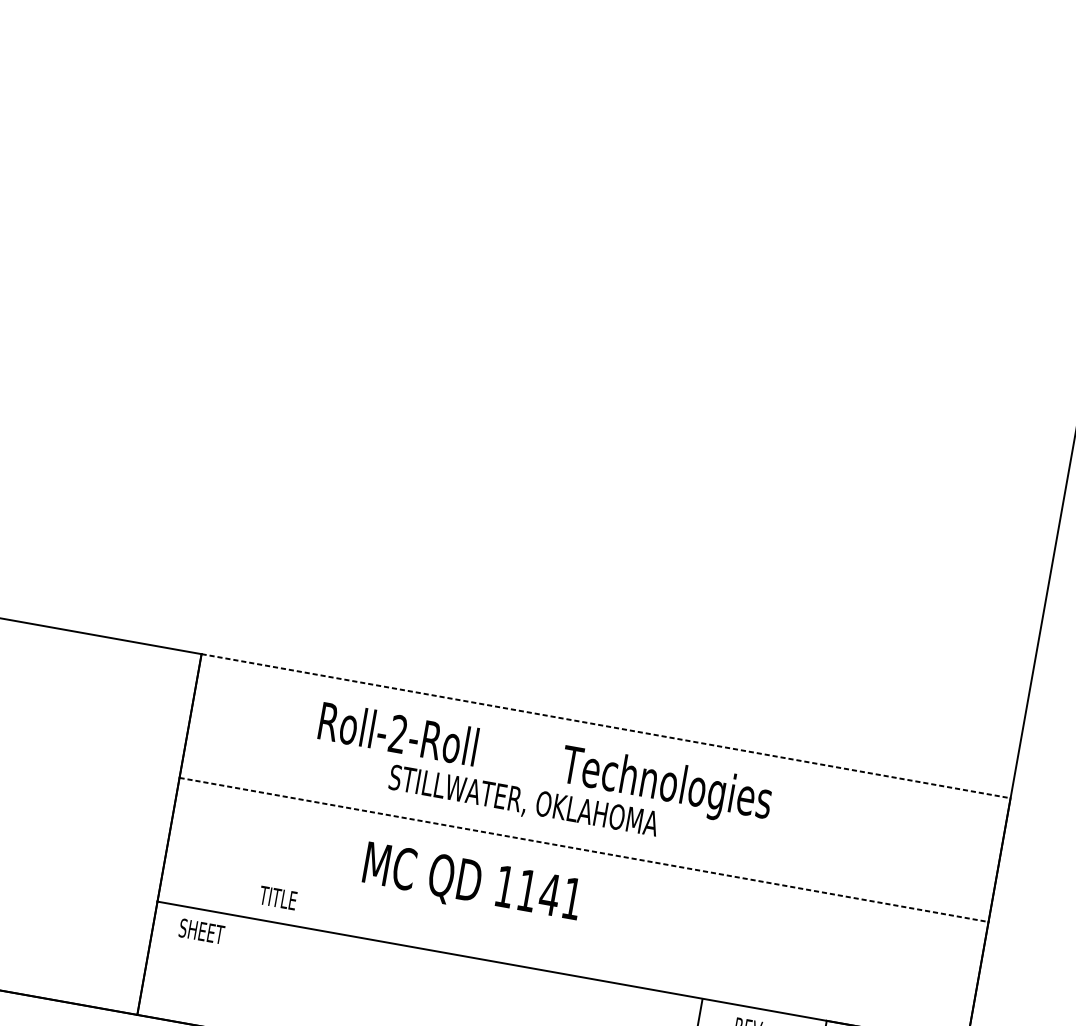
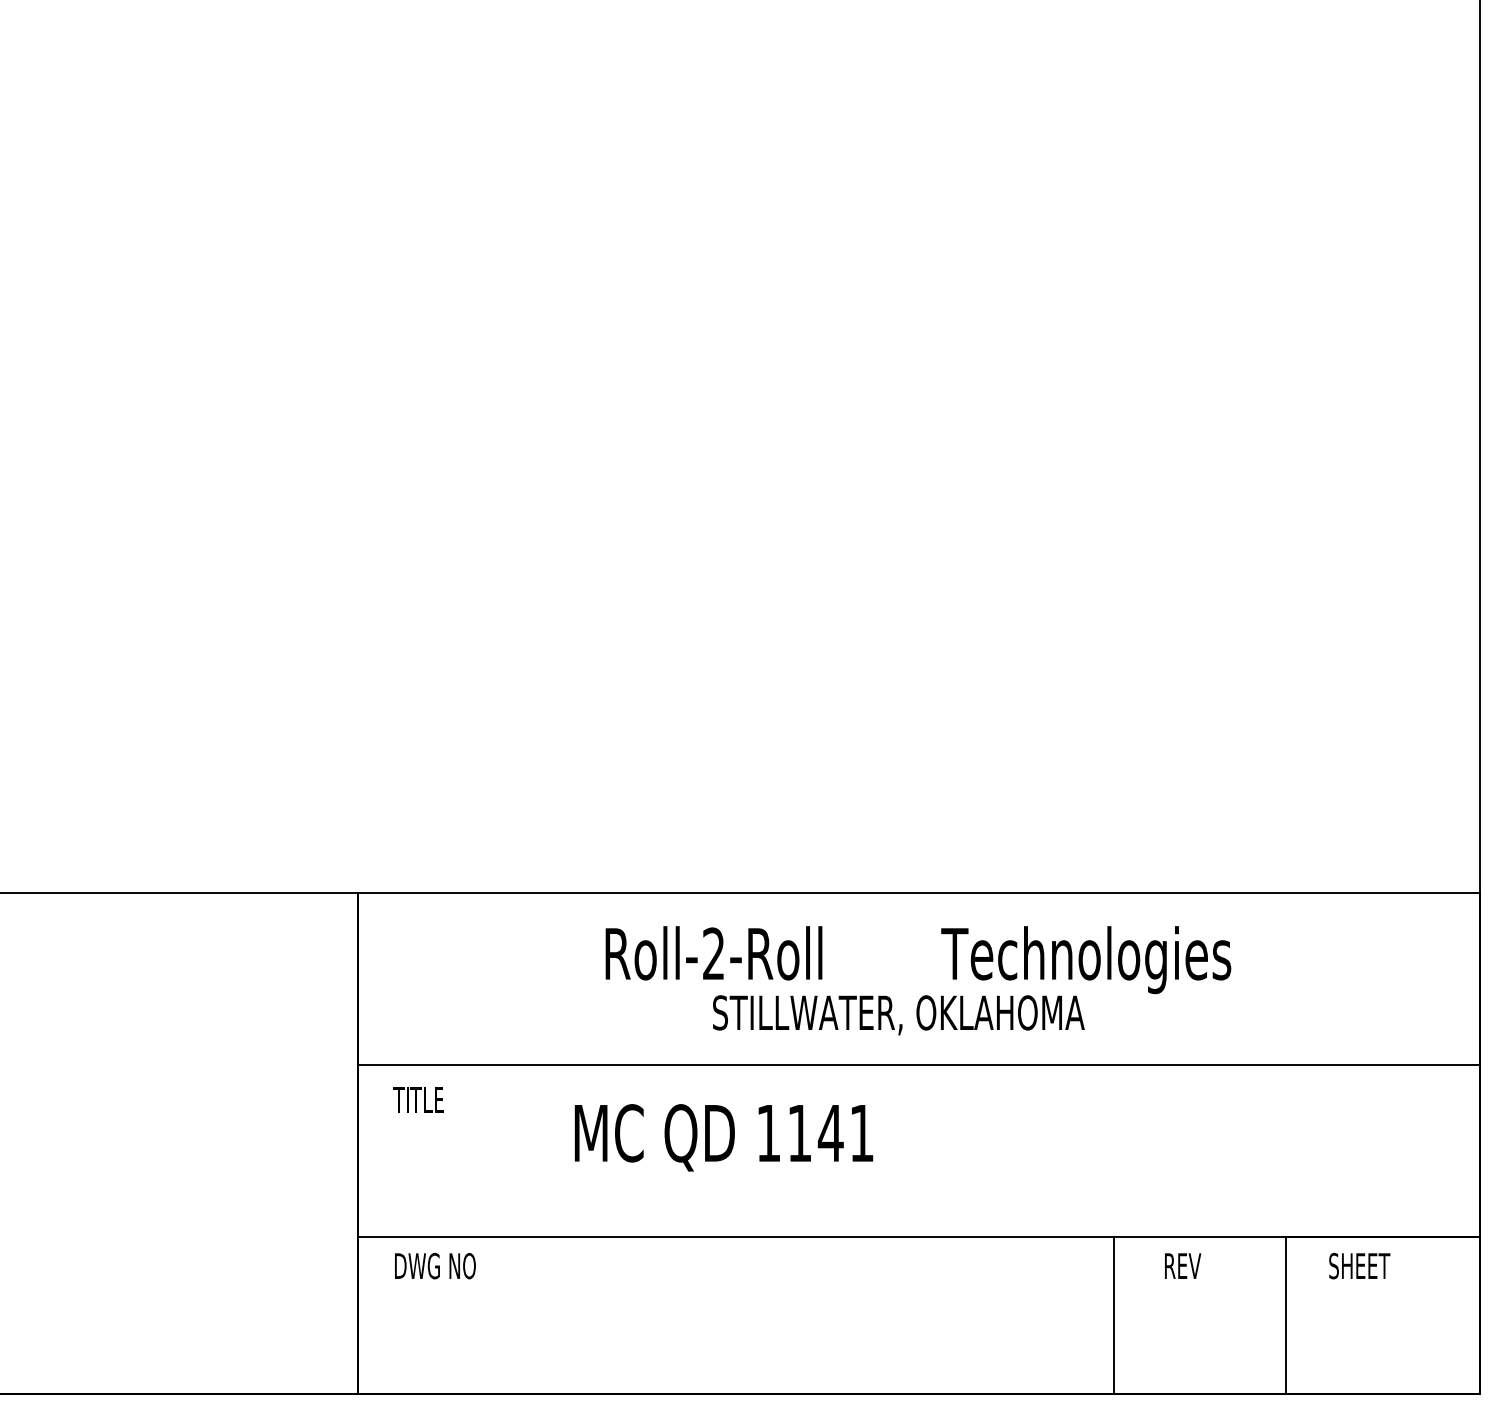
line: (606, 726) -> (919, 893), dashed -> solid
text: (542, 779) -> (918, 980), moved
line: (584, 849) -> (919, 1064), dashed -> solid
text: (471, 883) -> (723, 1137), moved
text: (278, 897) -> (418, 1099), moved
text: (208, 932) -> (434, 1265), SHEET -> DWG NO

